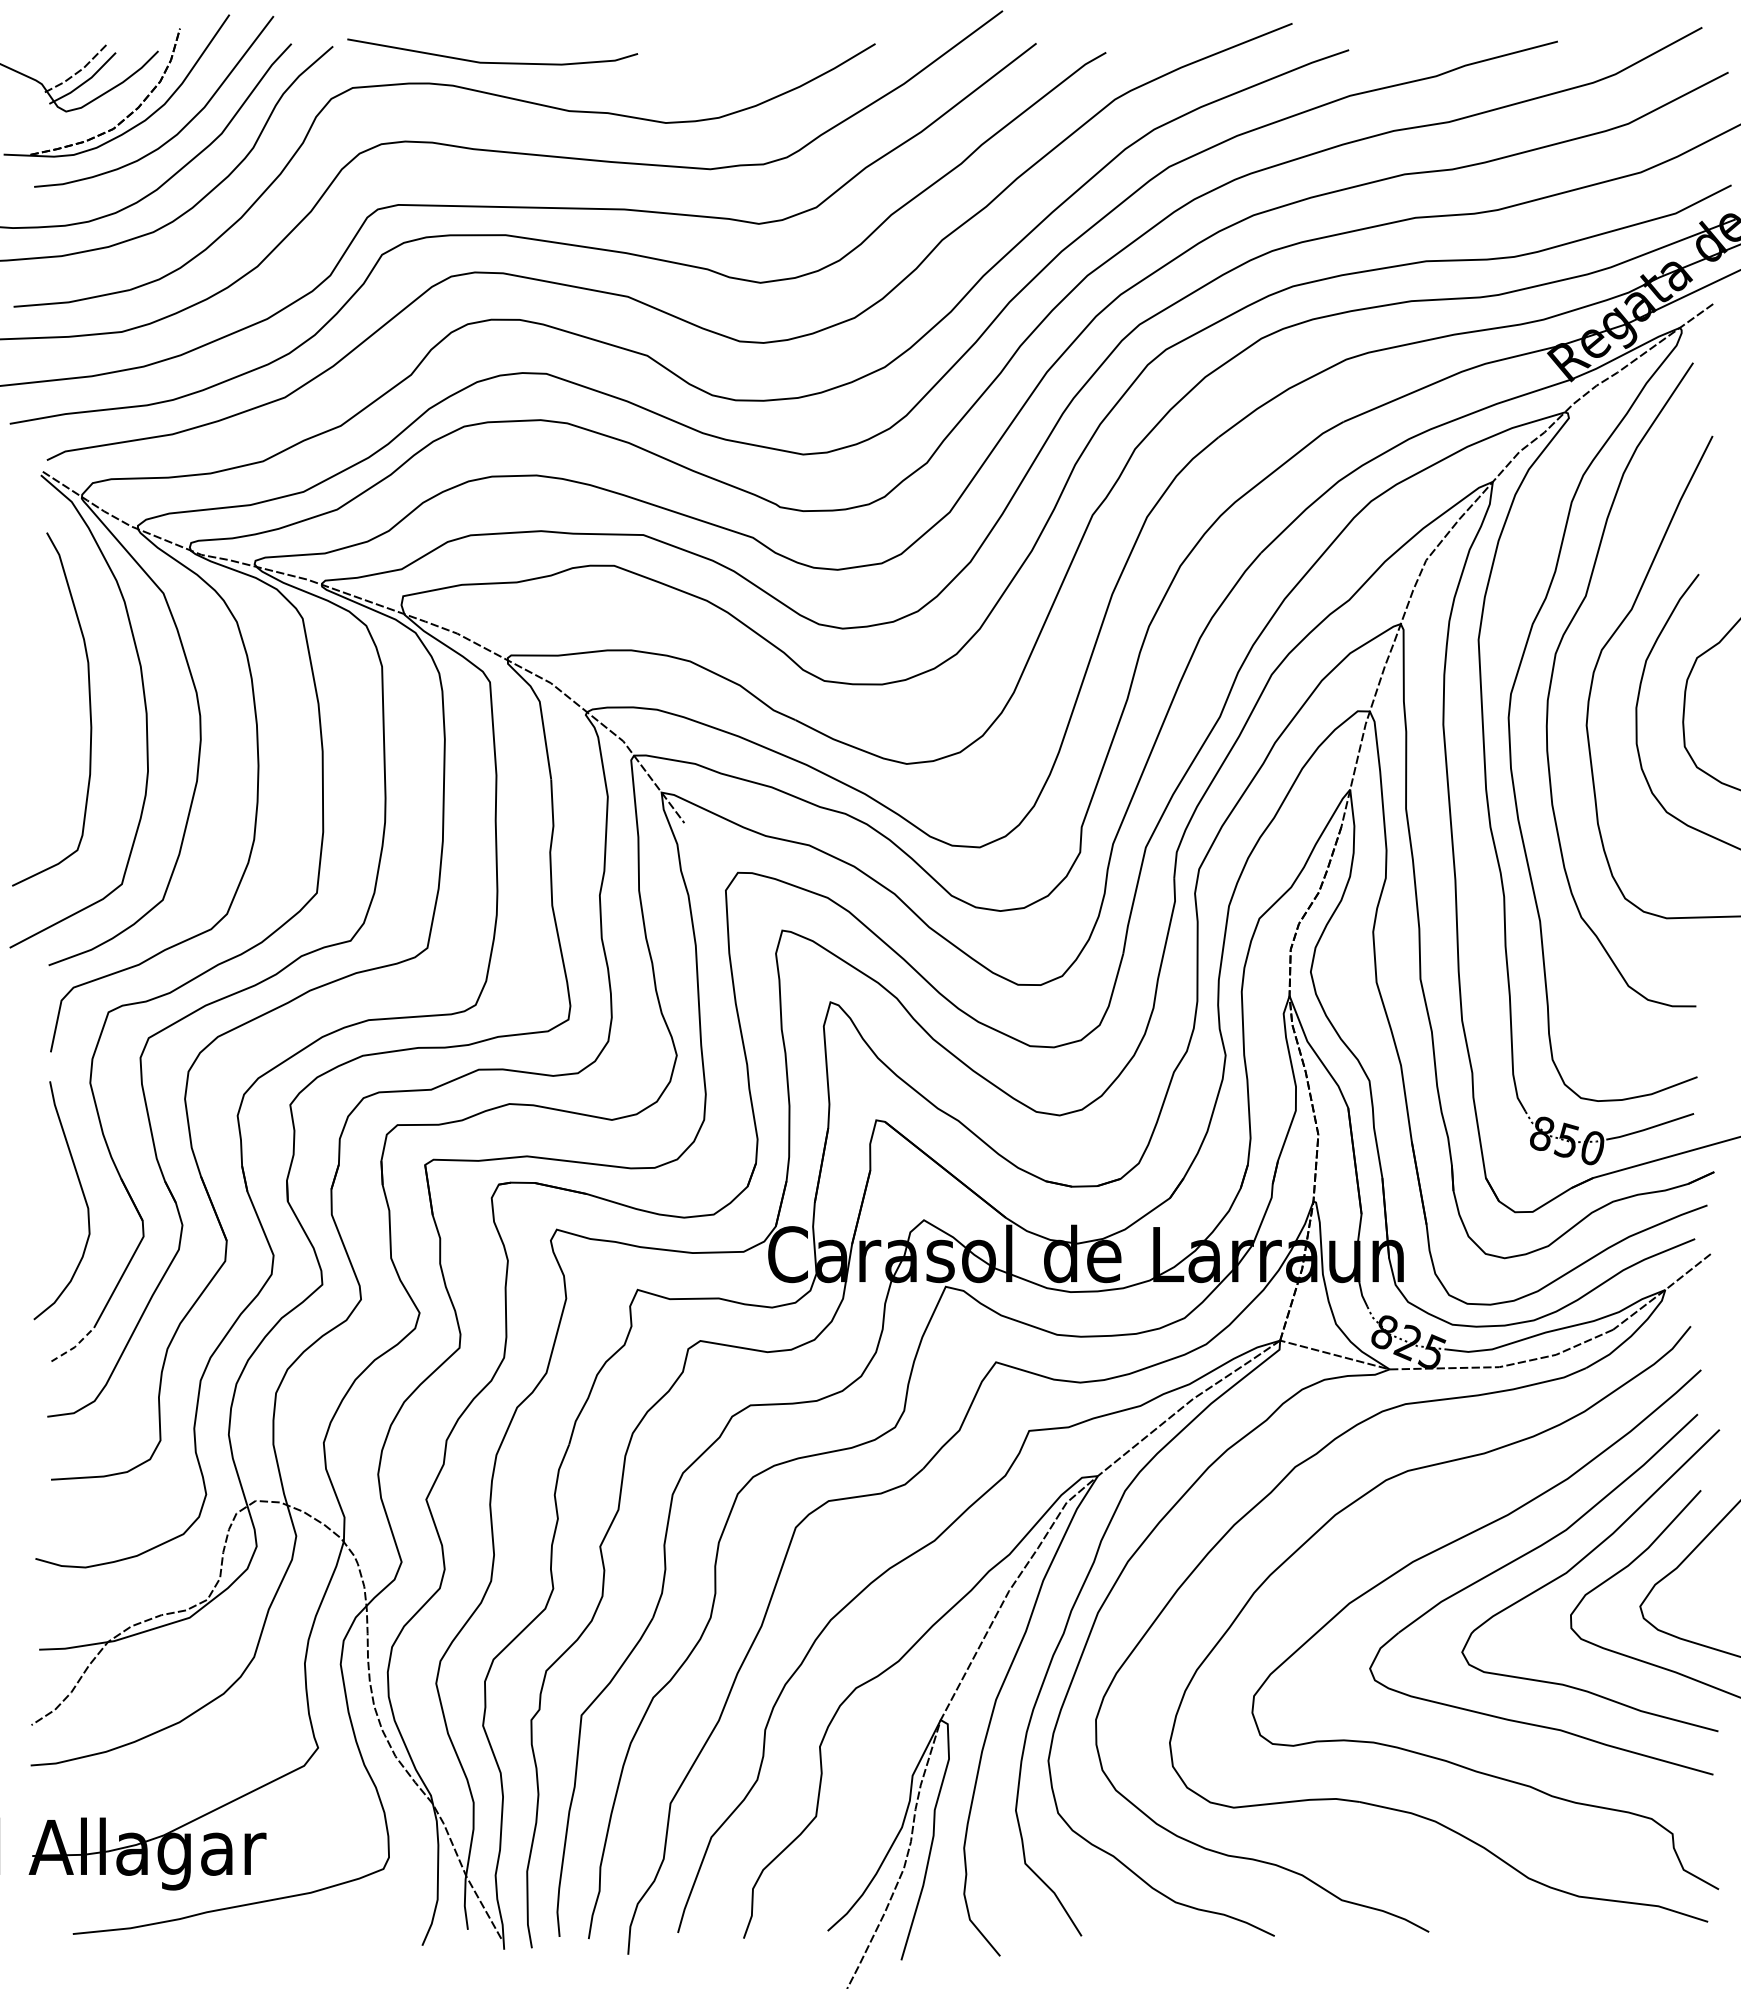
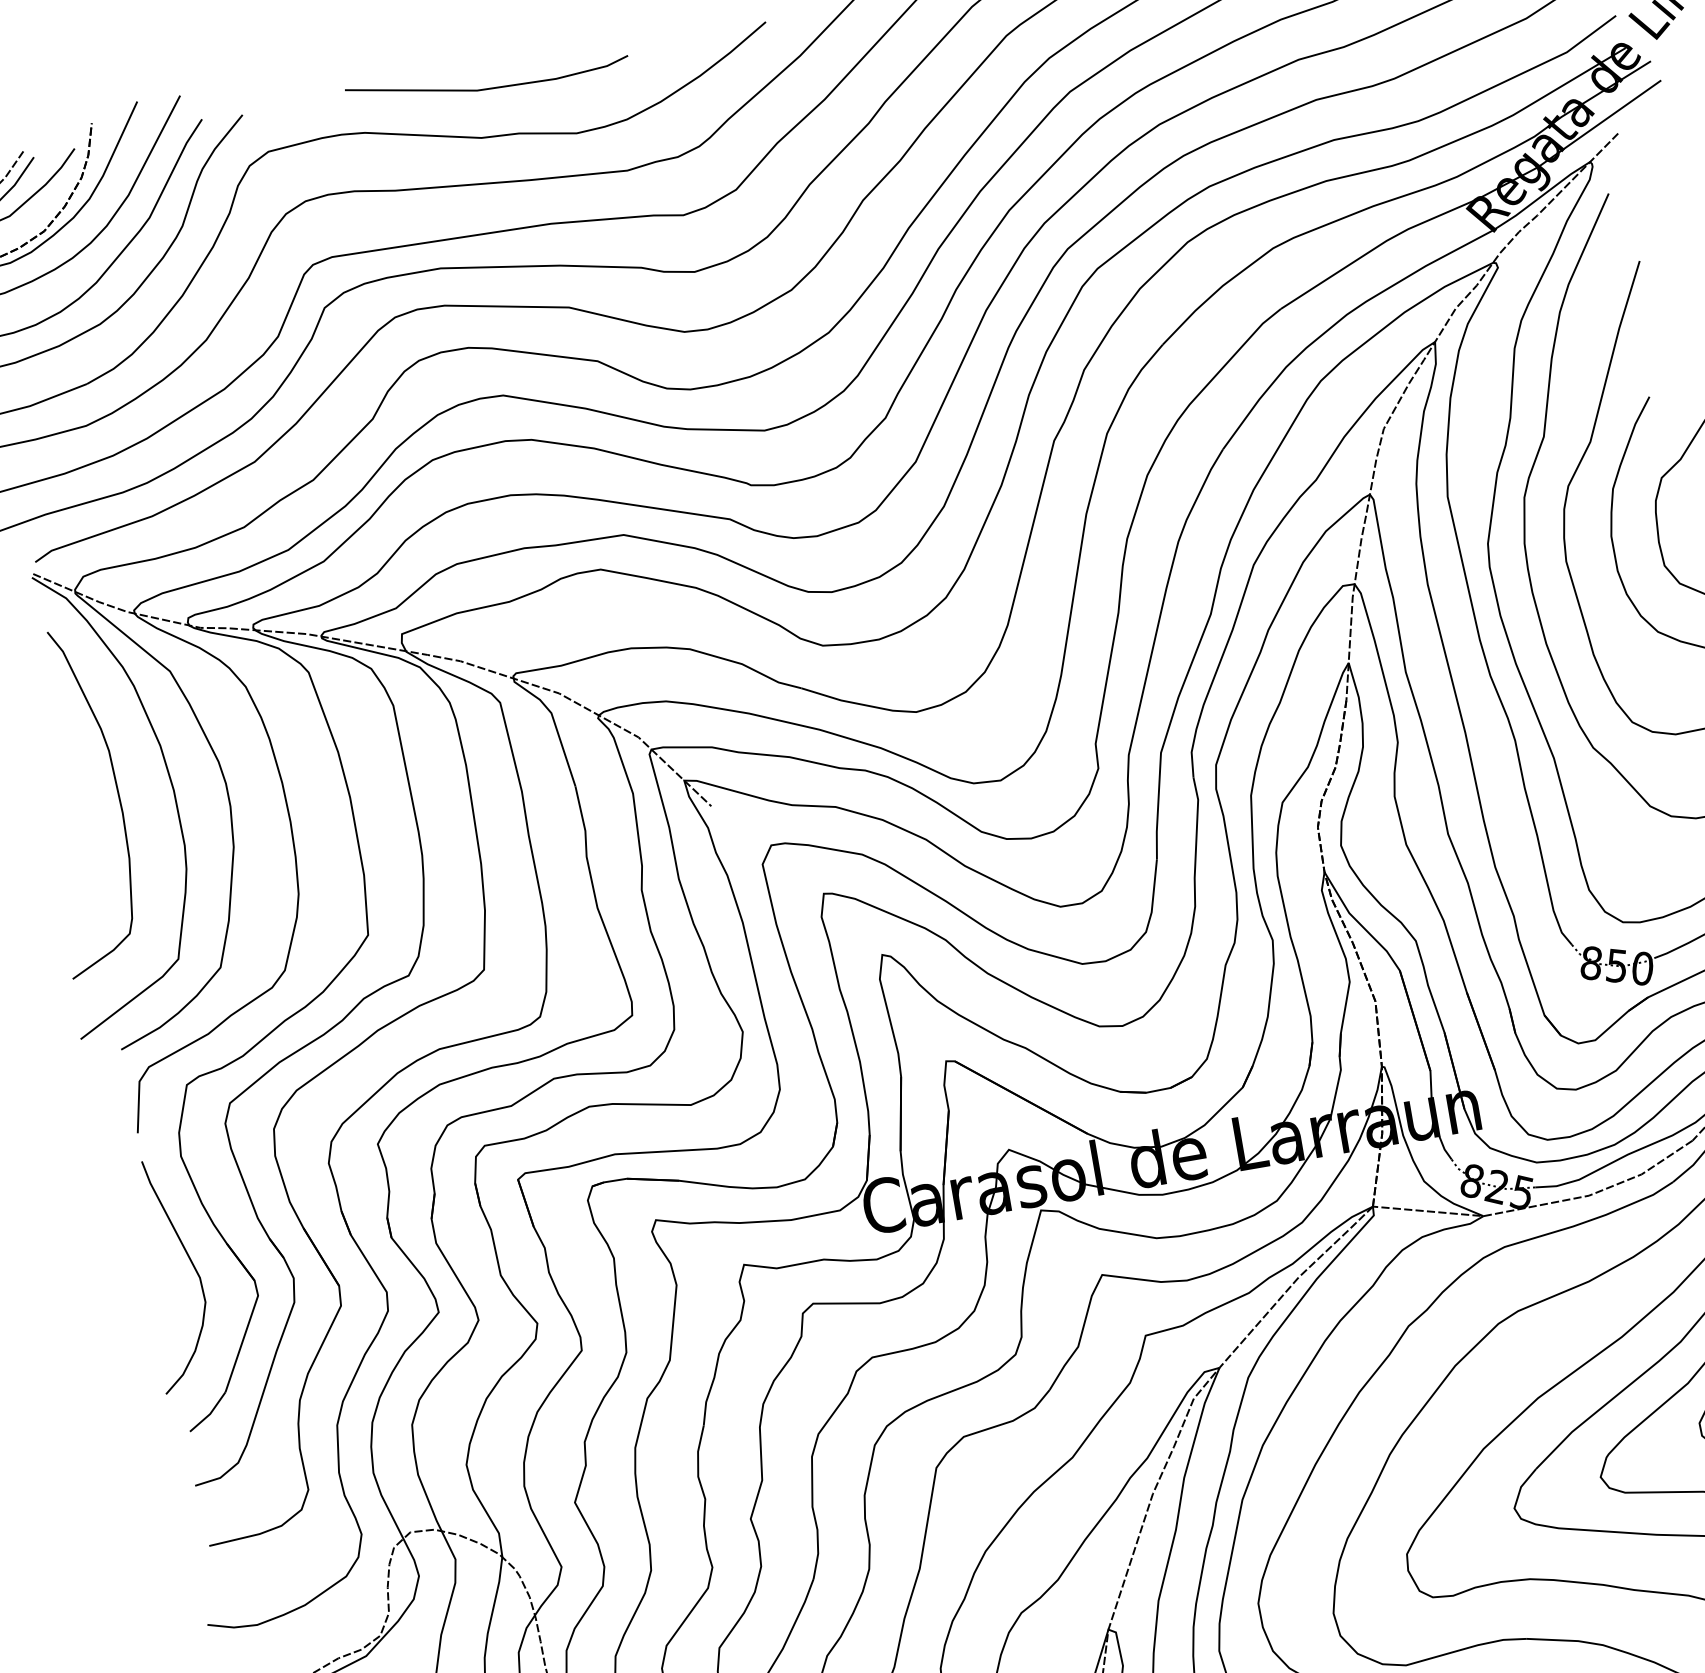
line: (492, 62) -> (488, 88), moved
line: (74, 1347) -> (209, 1414), dashed -> solid

